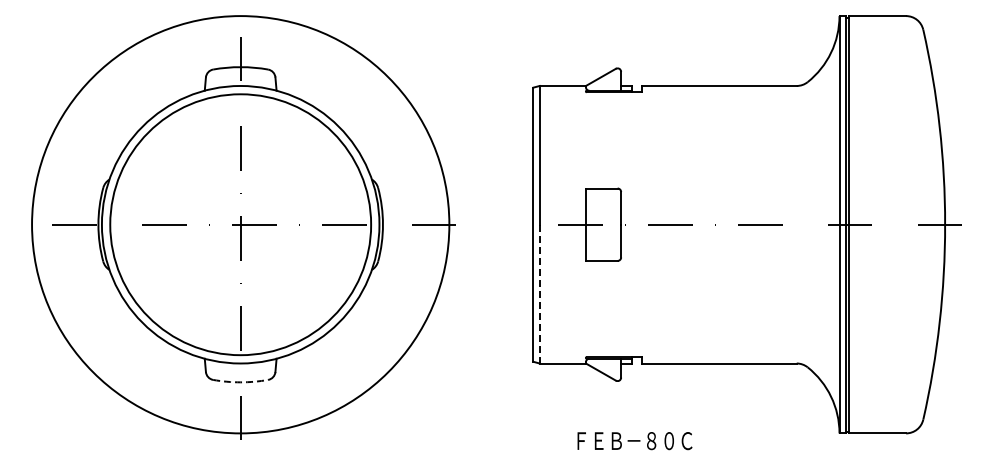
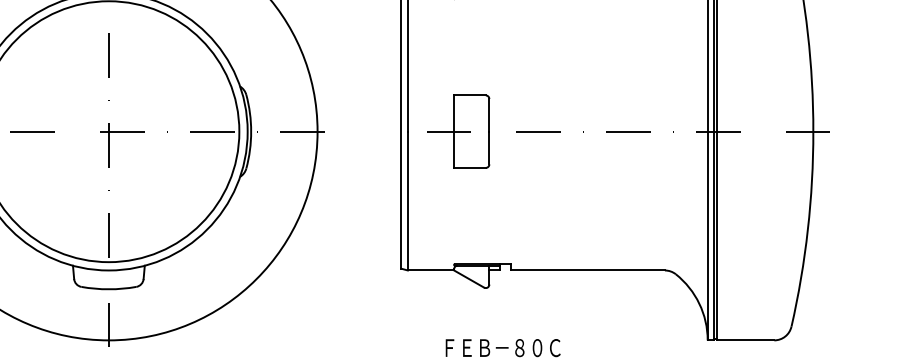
line: (539, 294) -> (407, 201), dashed -> solid
arc: (240, 382) -> (108, 289), dashed -> solid

